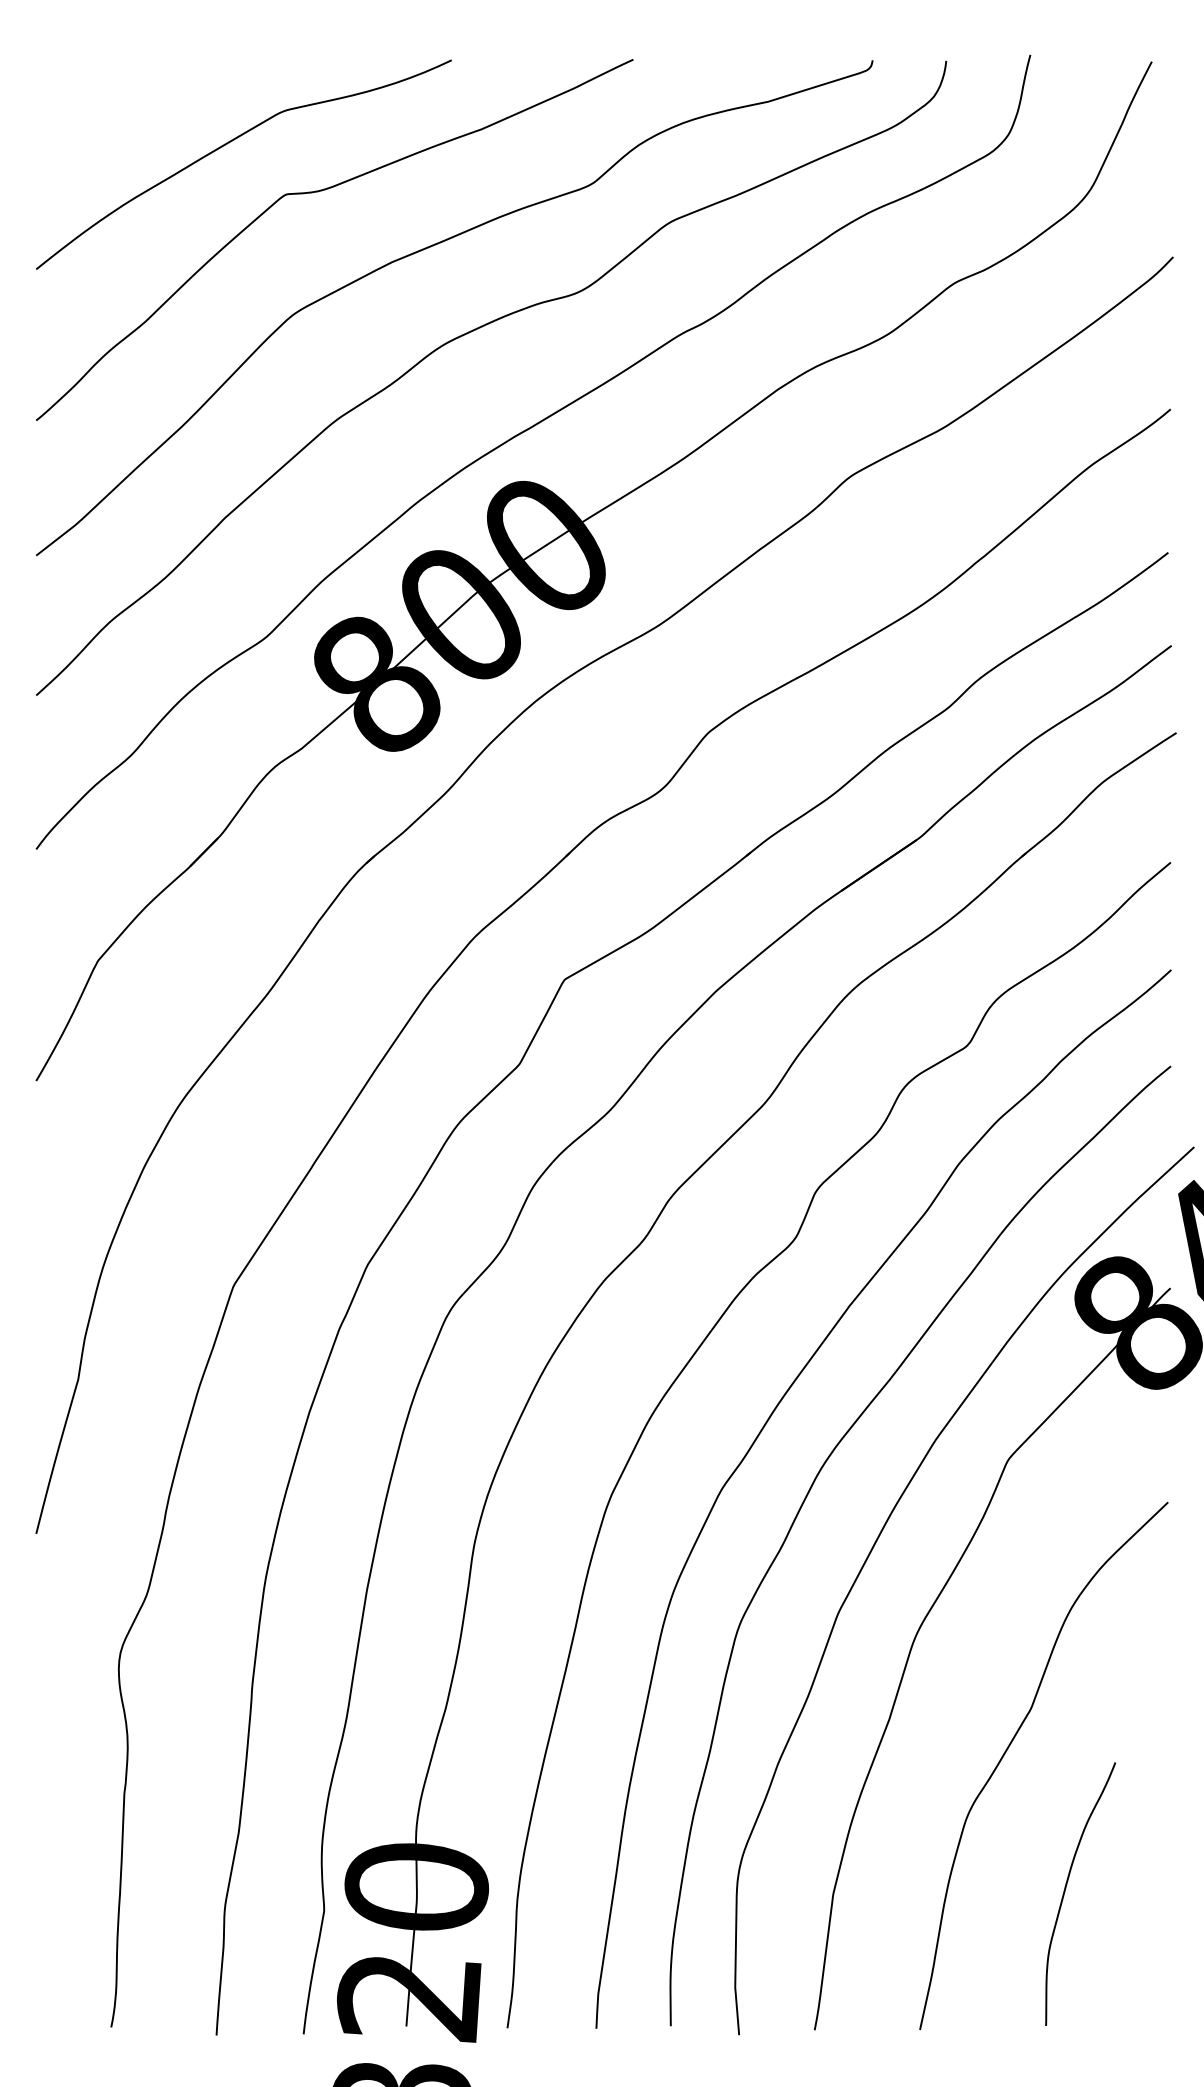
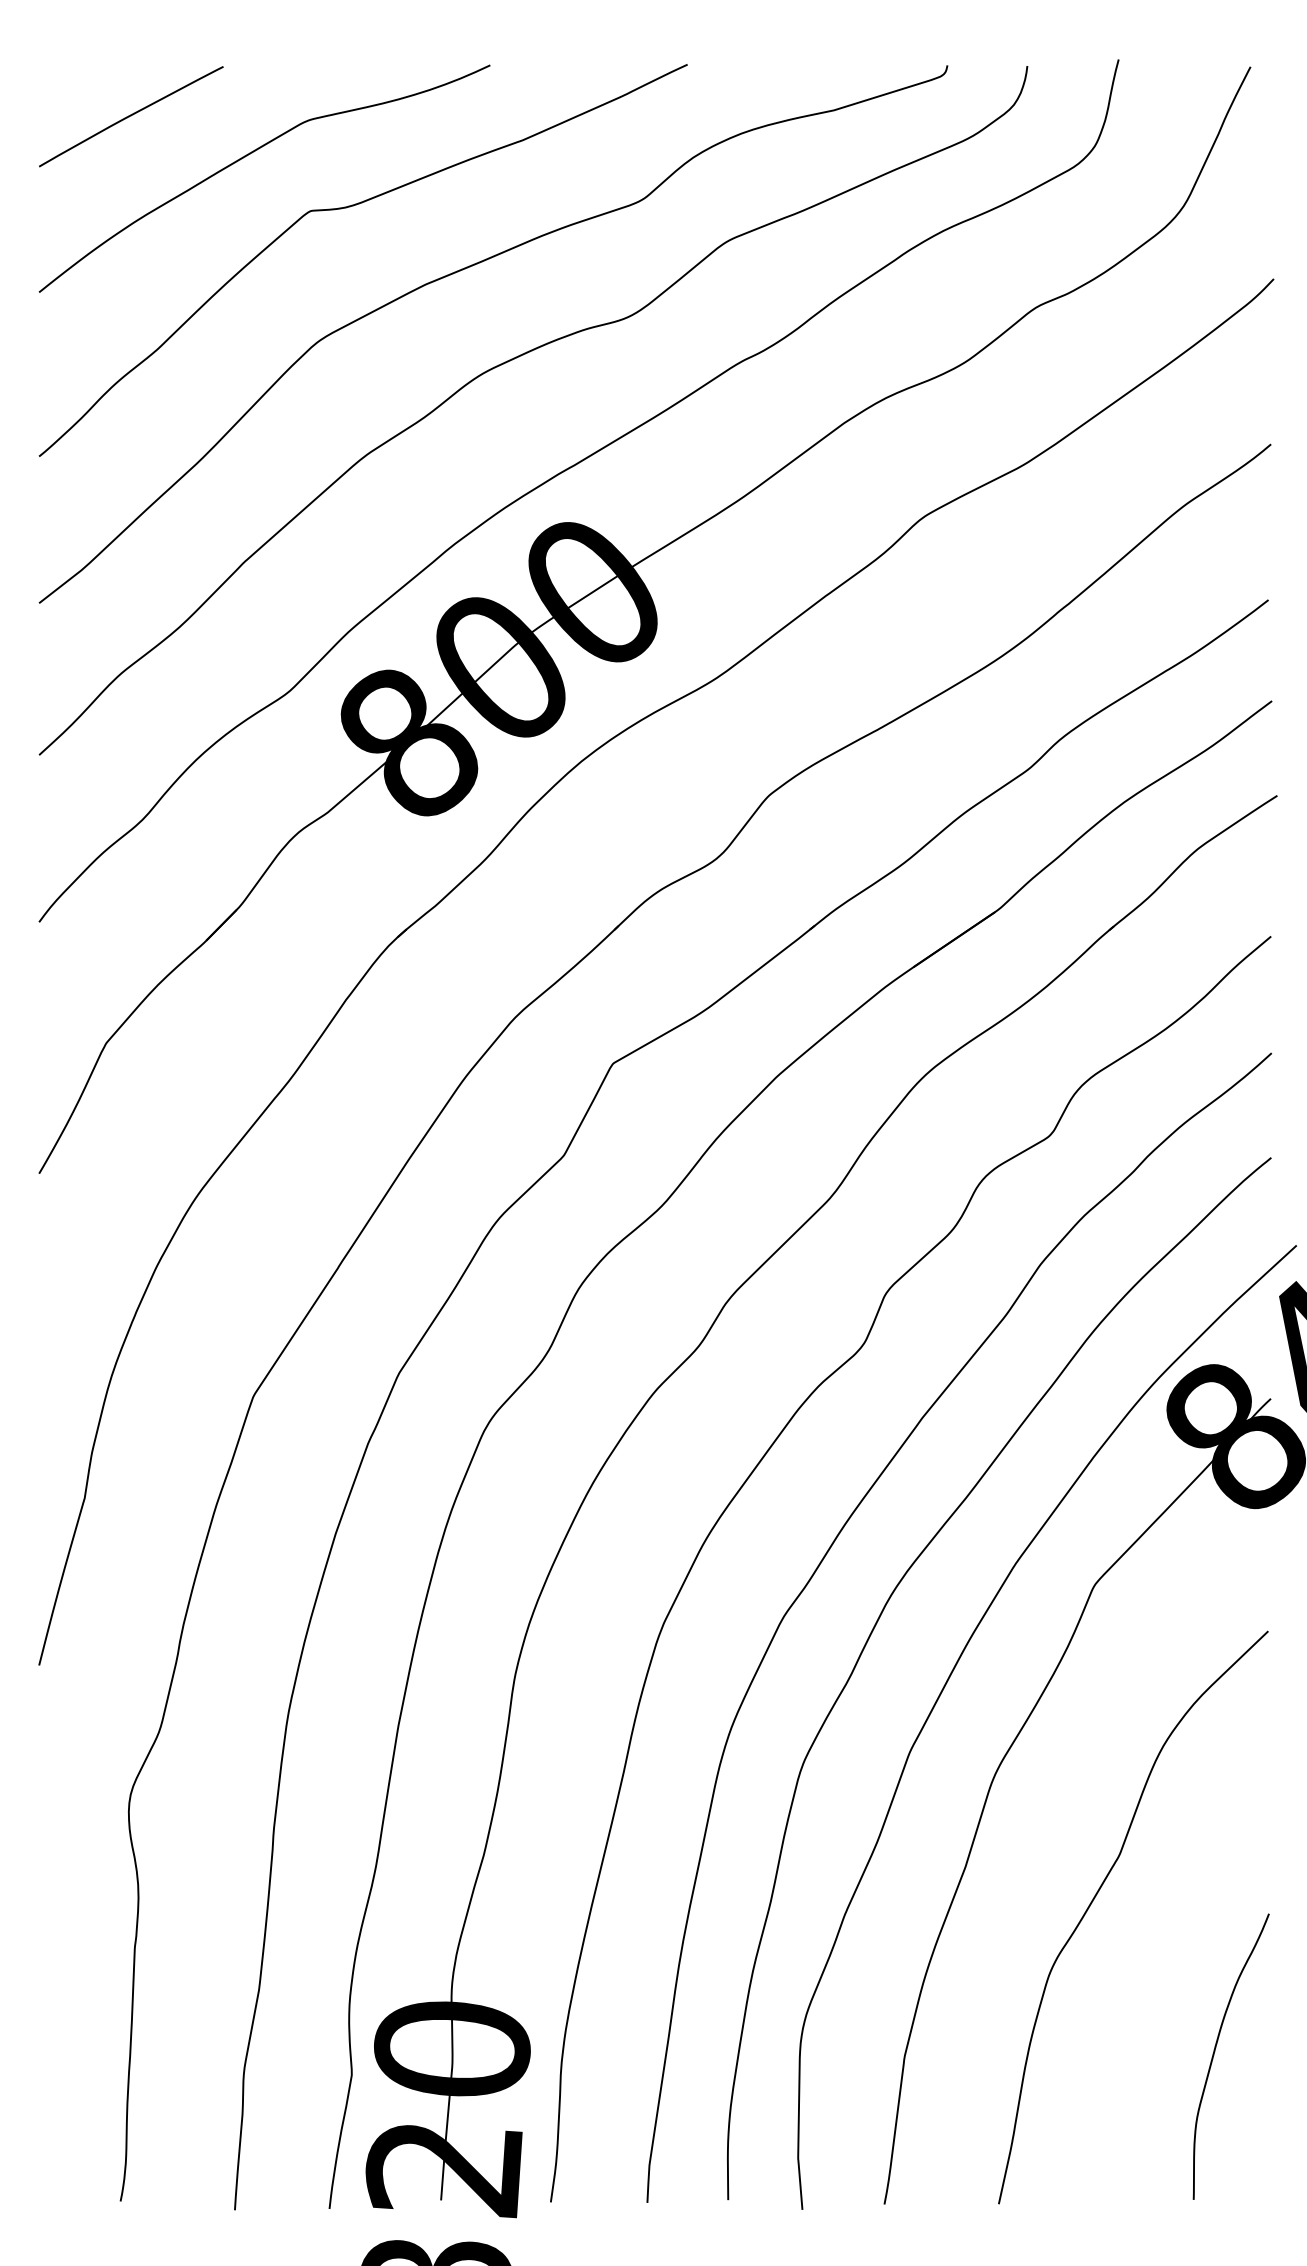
curve: (121, 107) -> (131, 116), added
curve: (1066, 1889) -> (1215, 2051), moved

